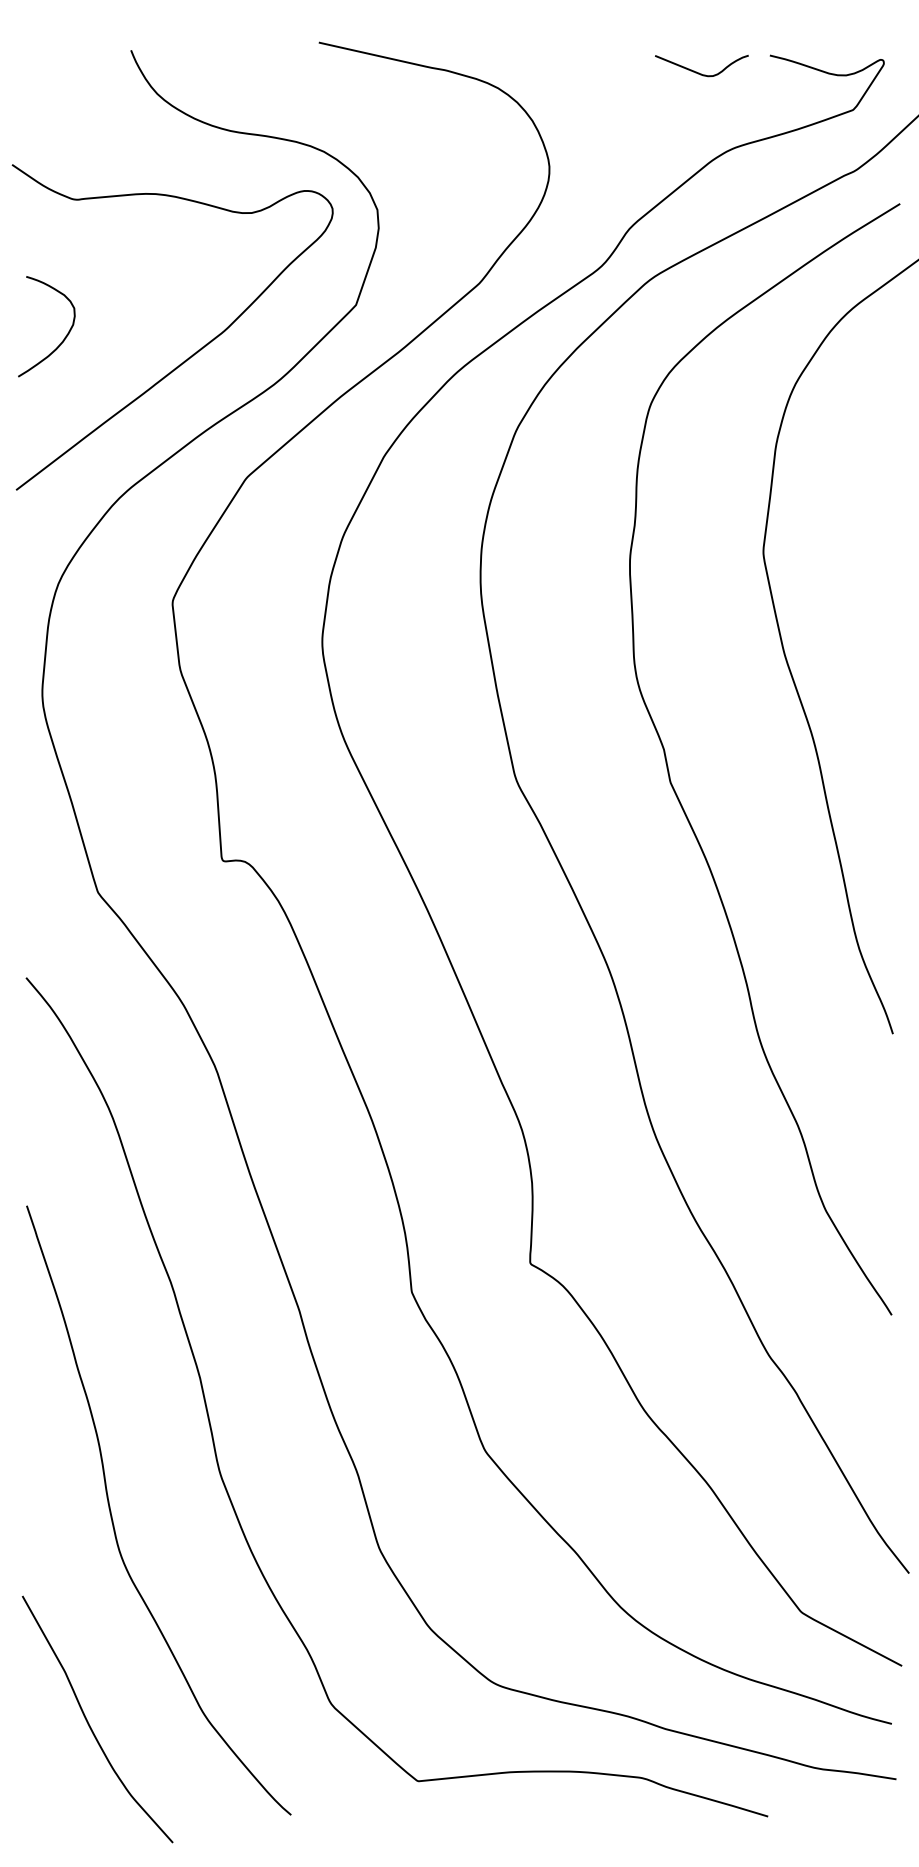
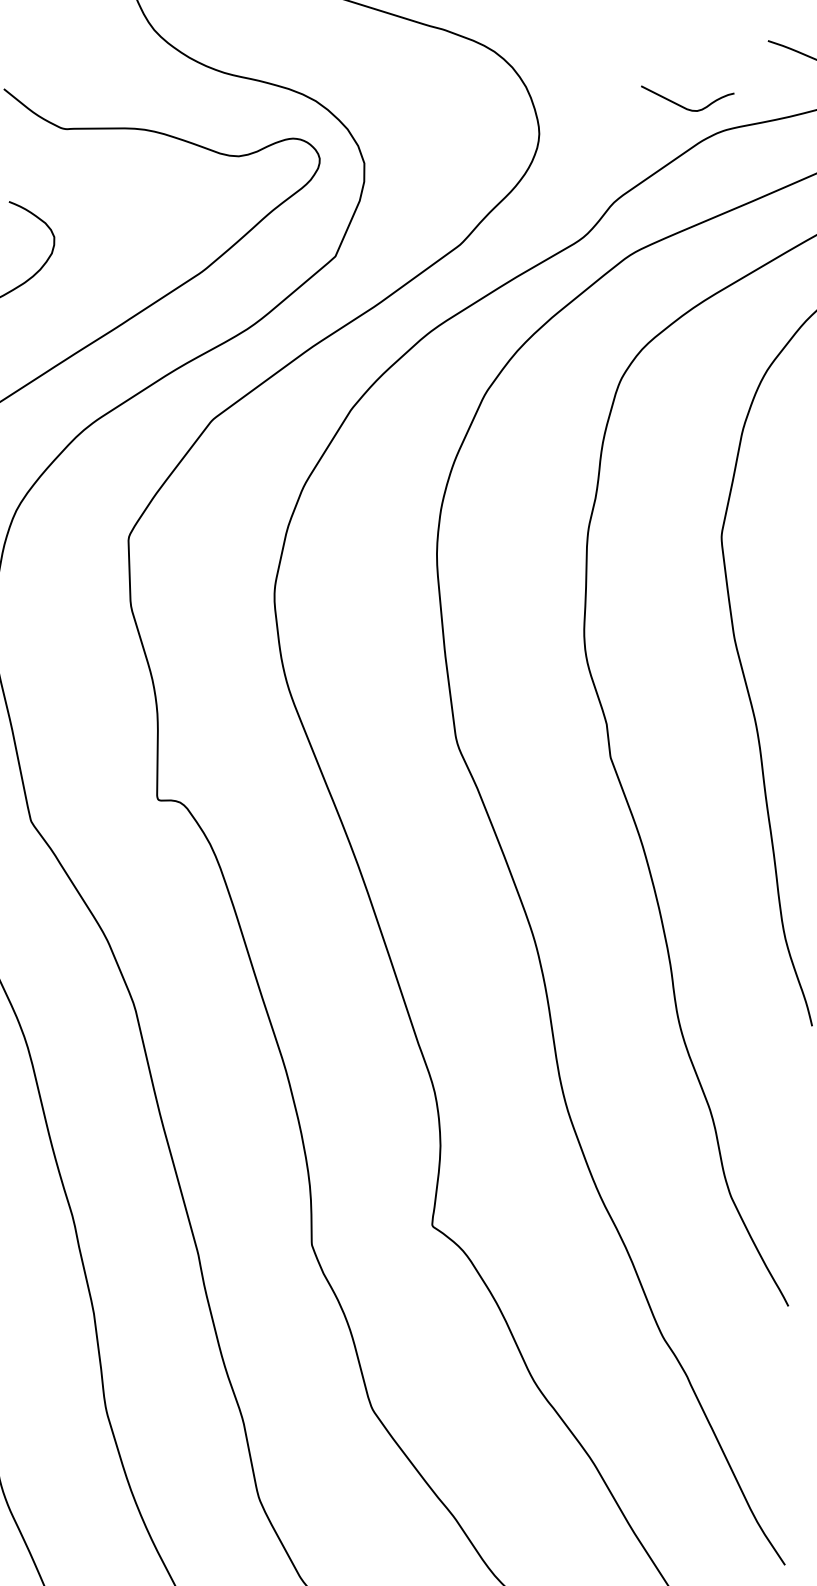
curve: (699, 72) -> (684, 106), moved

